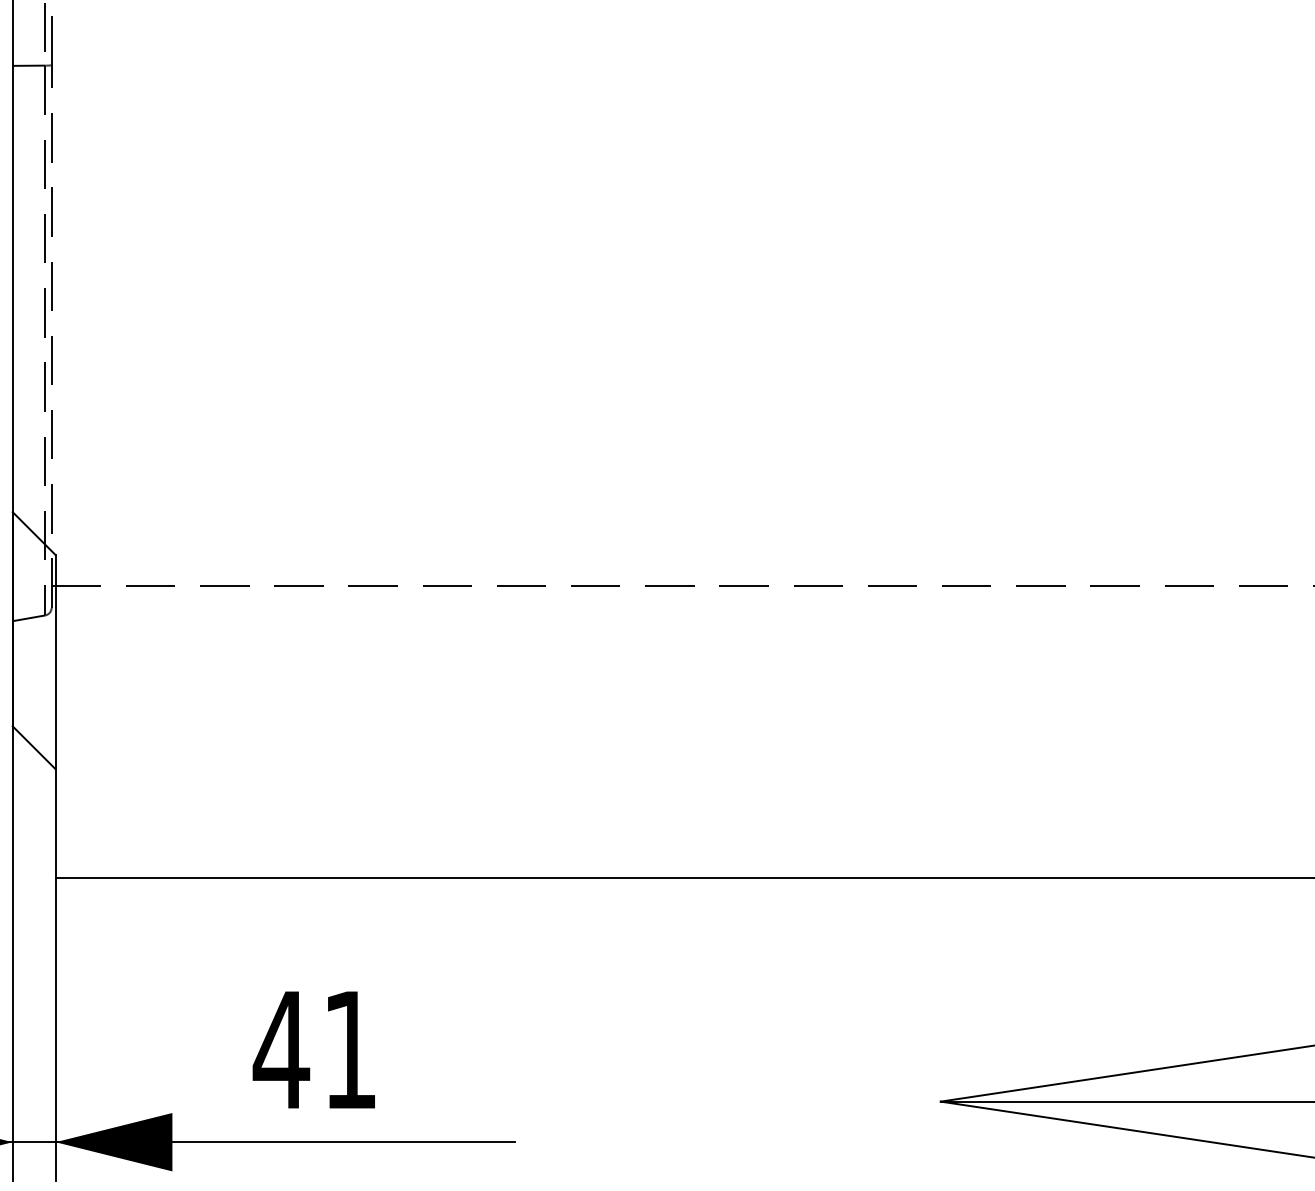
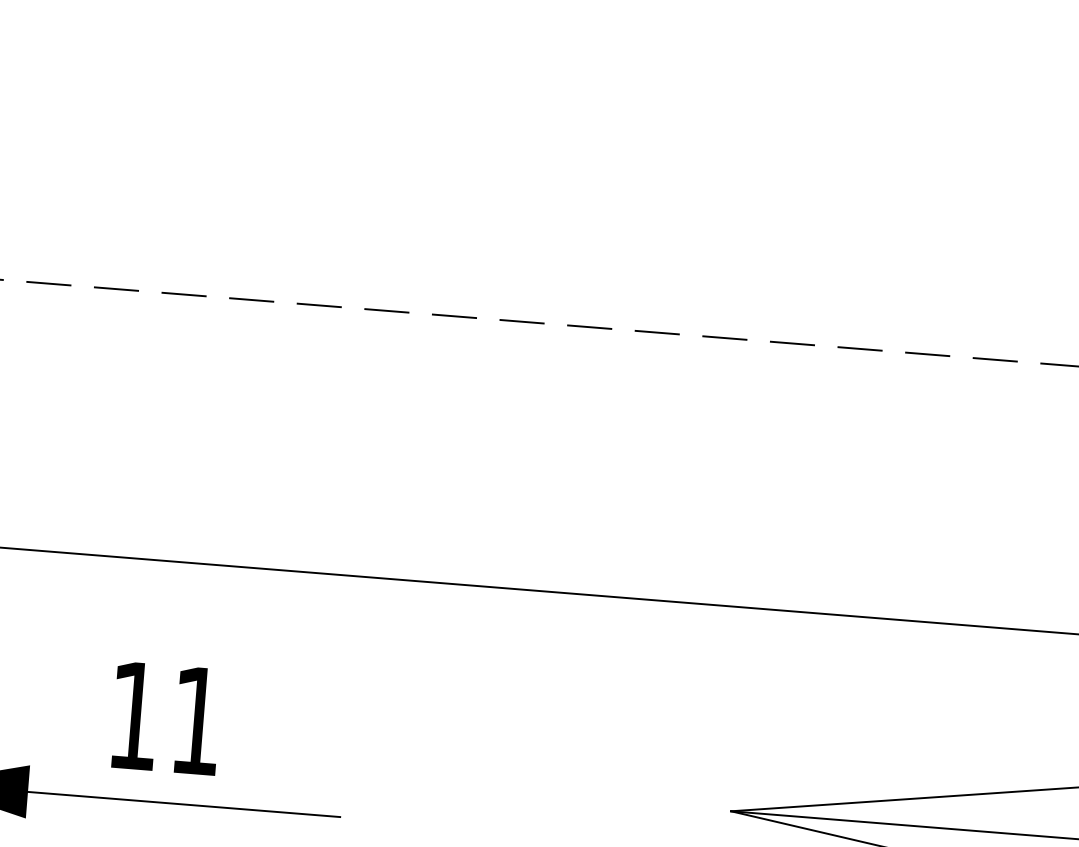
text: (281, 1049) -> (134, 715), 41 -> 11

